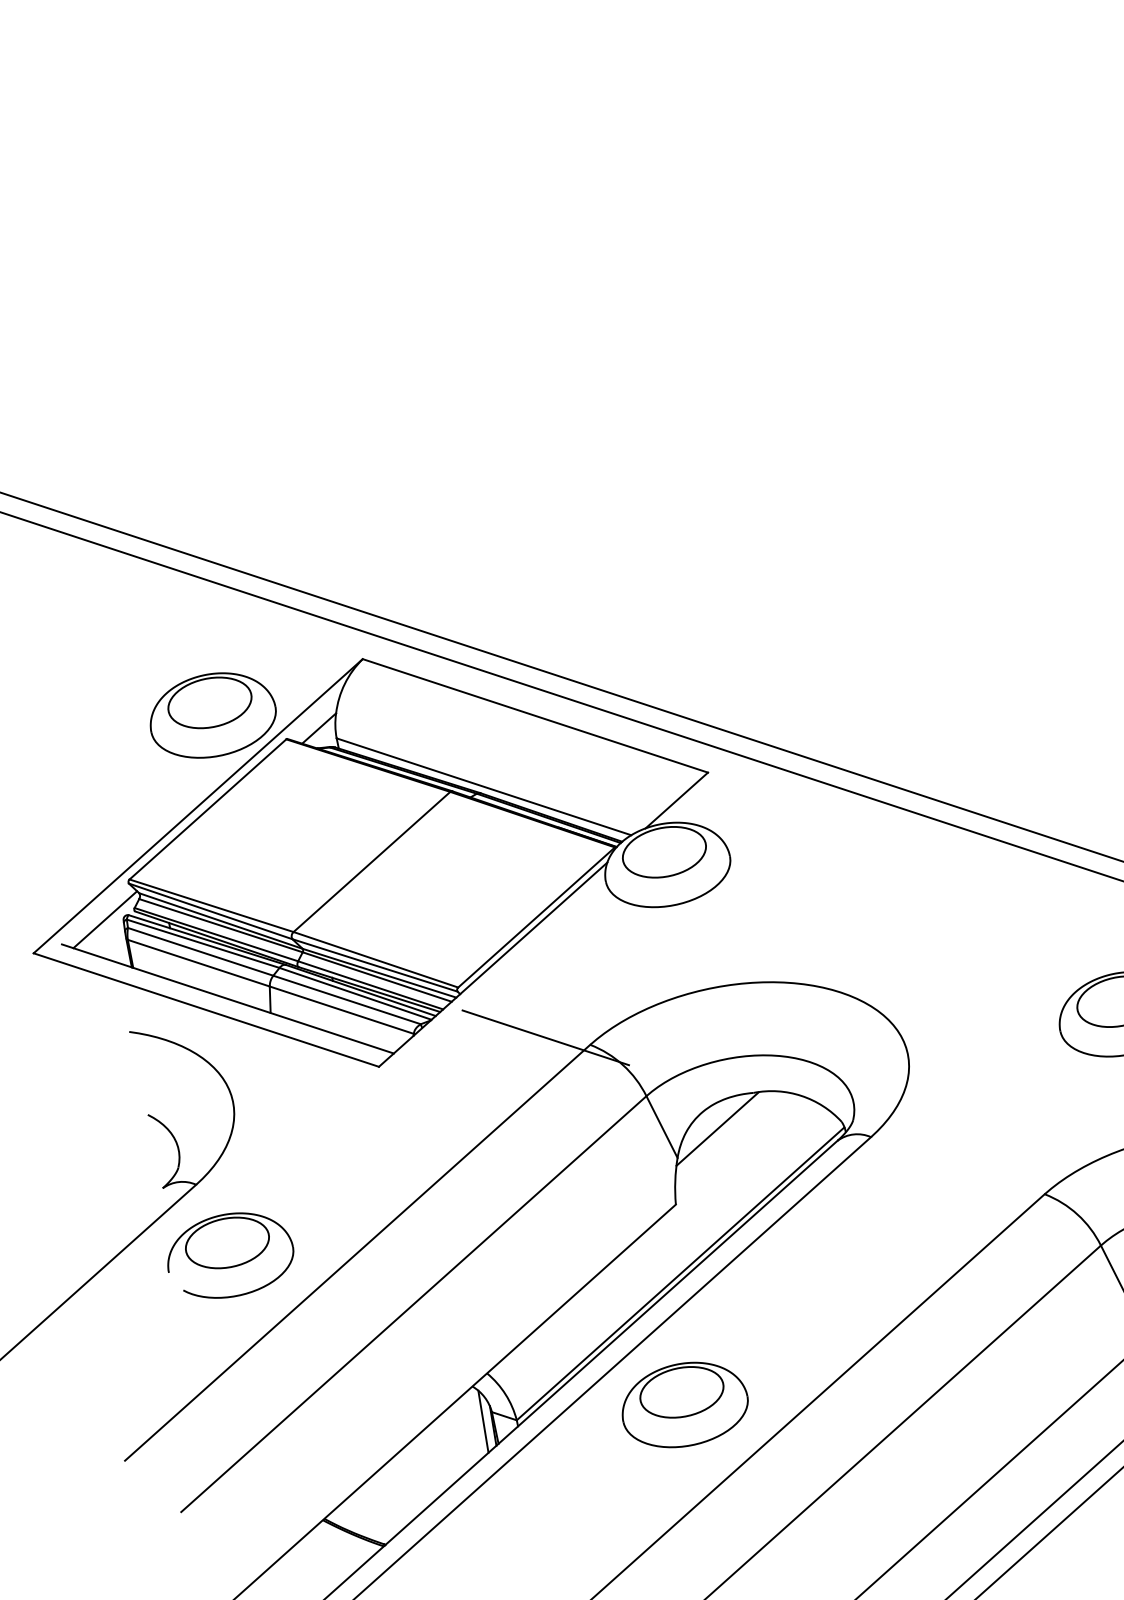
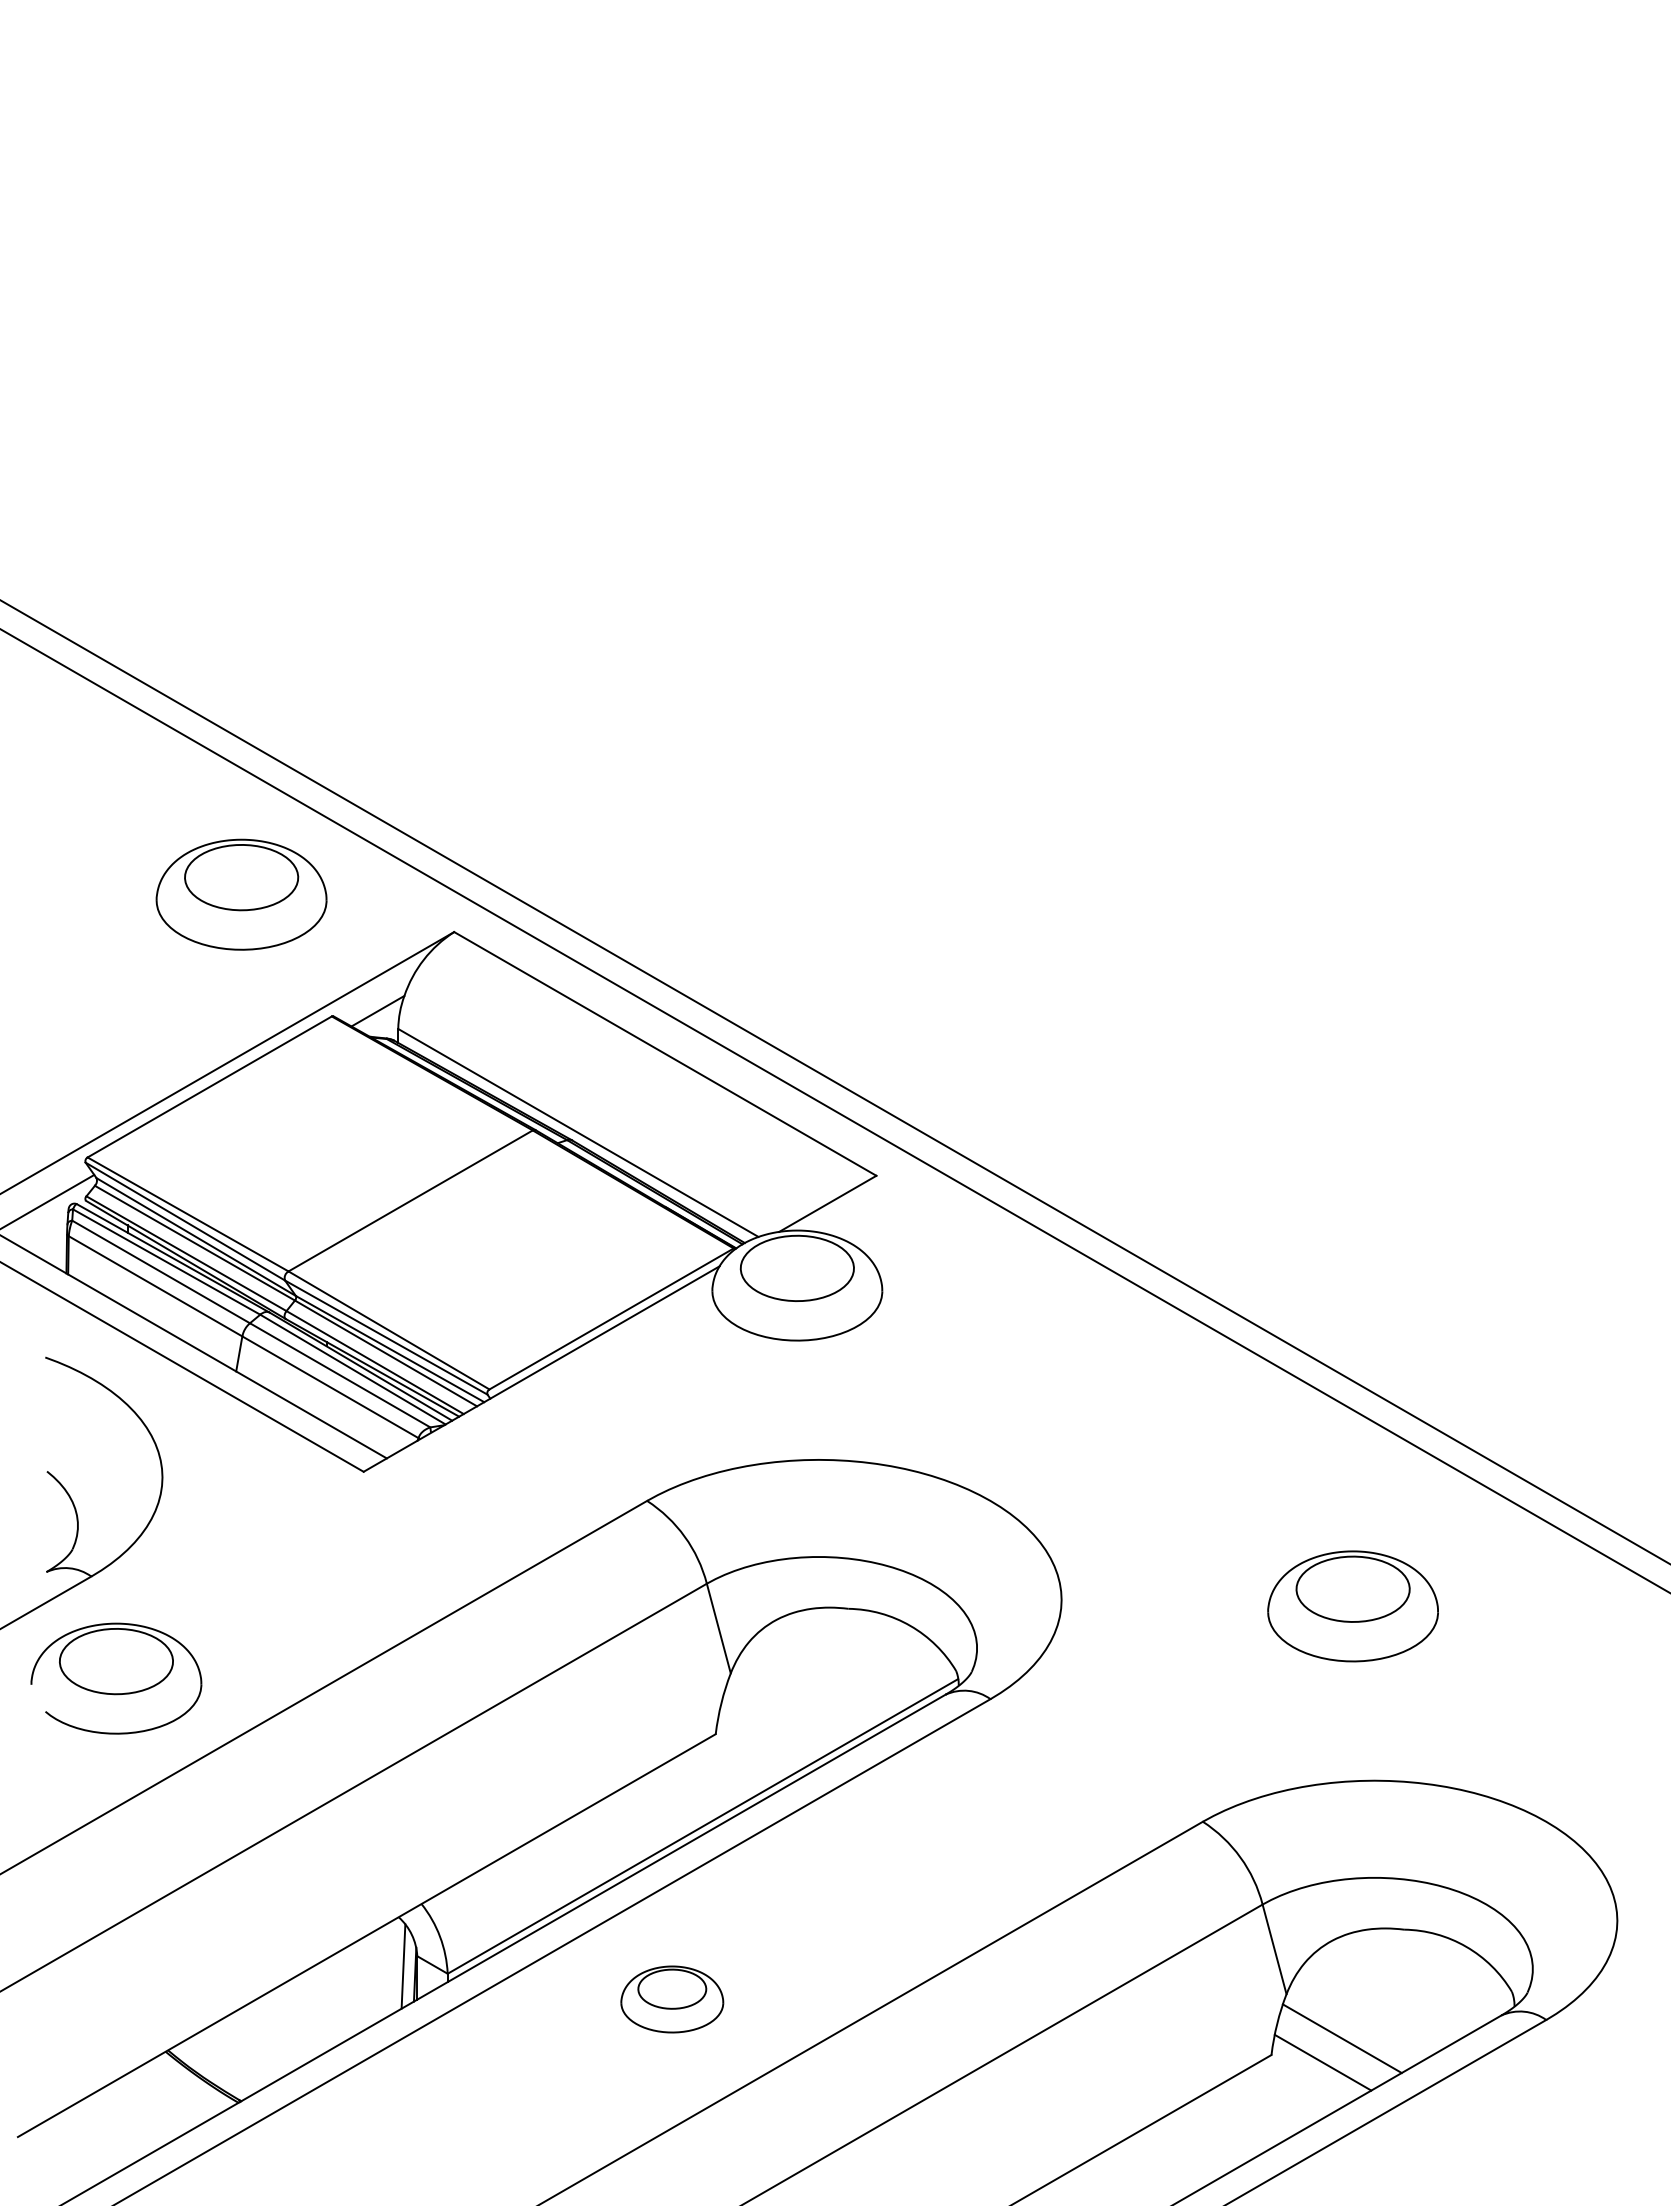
part: (212, 715) -> (241, 894), moved
line: (545, 1037) -> (590, 1479), removed
line: (717, 1129) -> (790, 1646), removed
part: (684, 1404) -> (672, 1999), size x0.6

